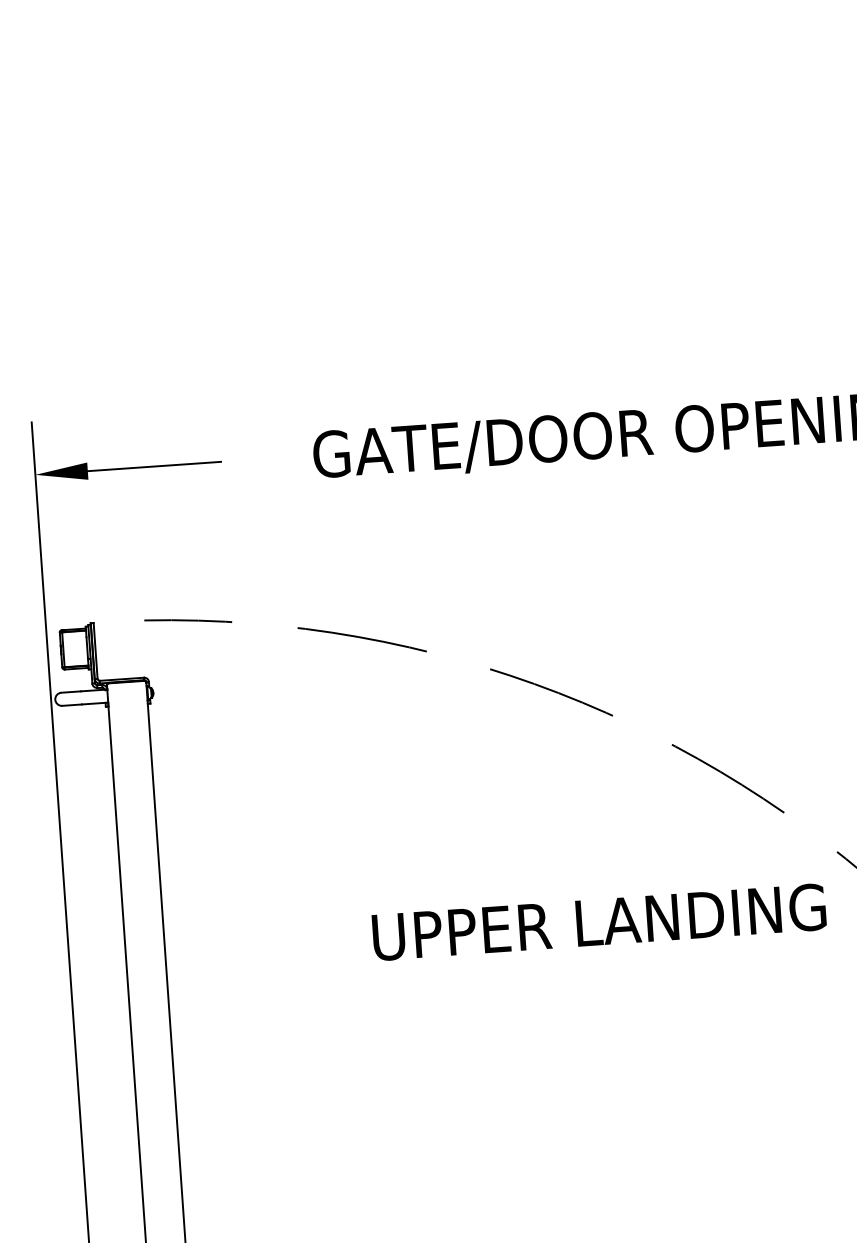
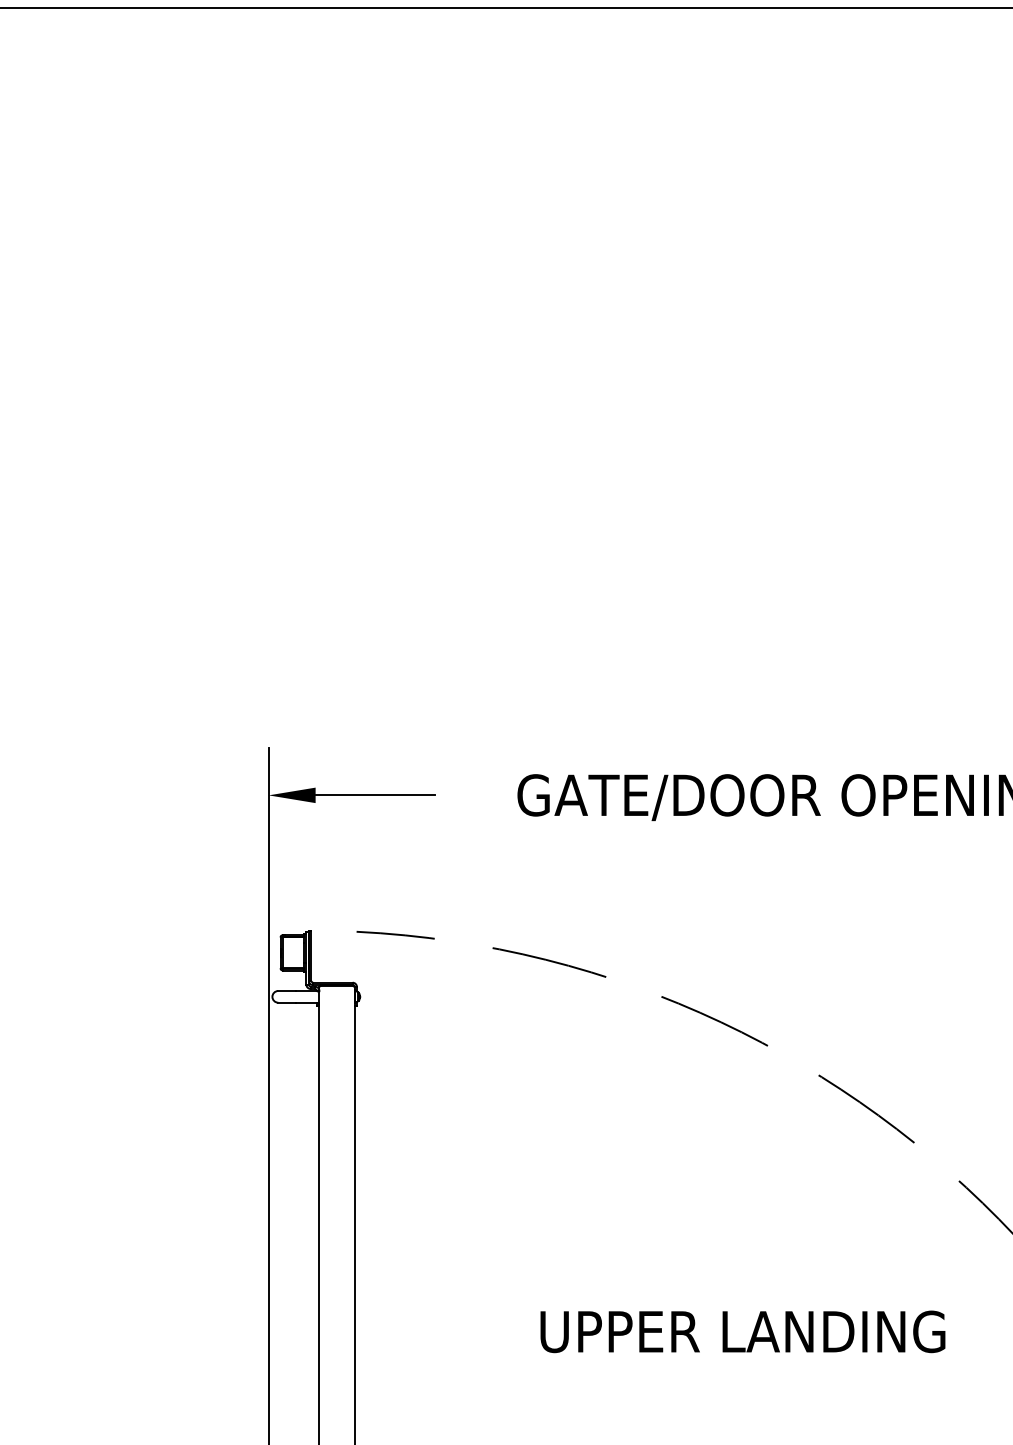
text: (598, 921) -> (742, 1331), moved

